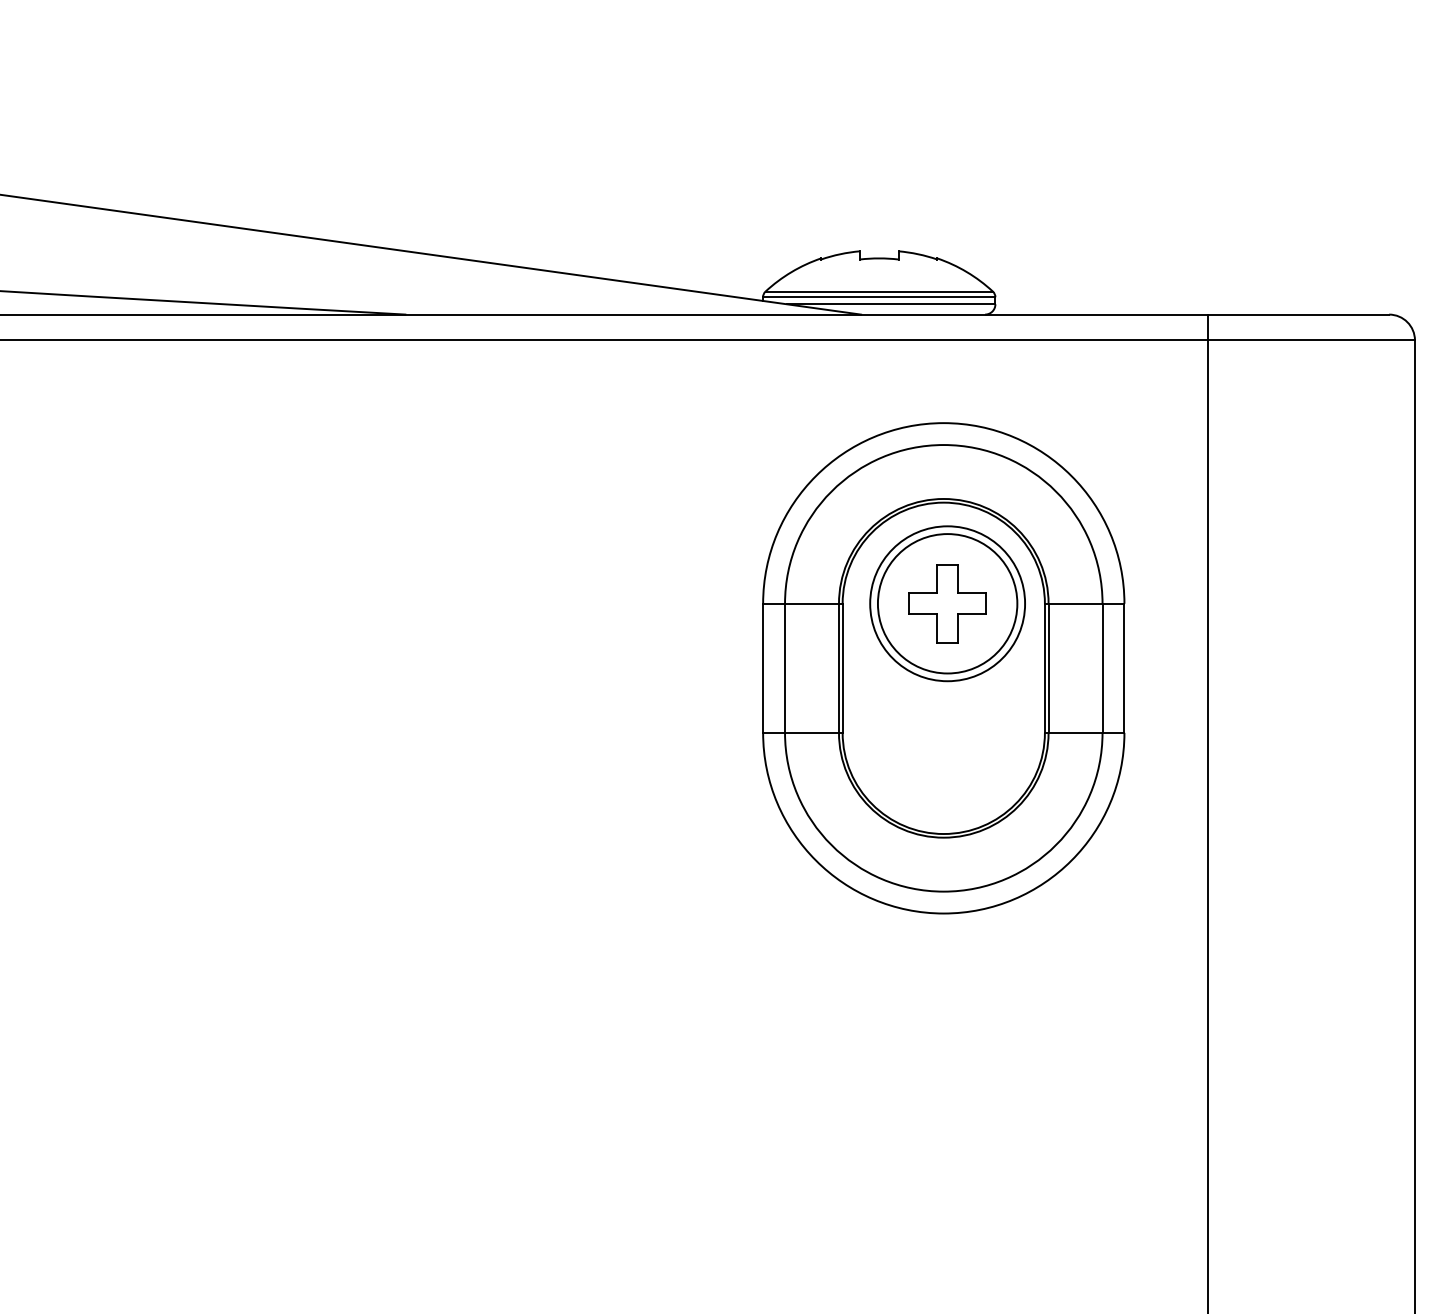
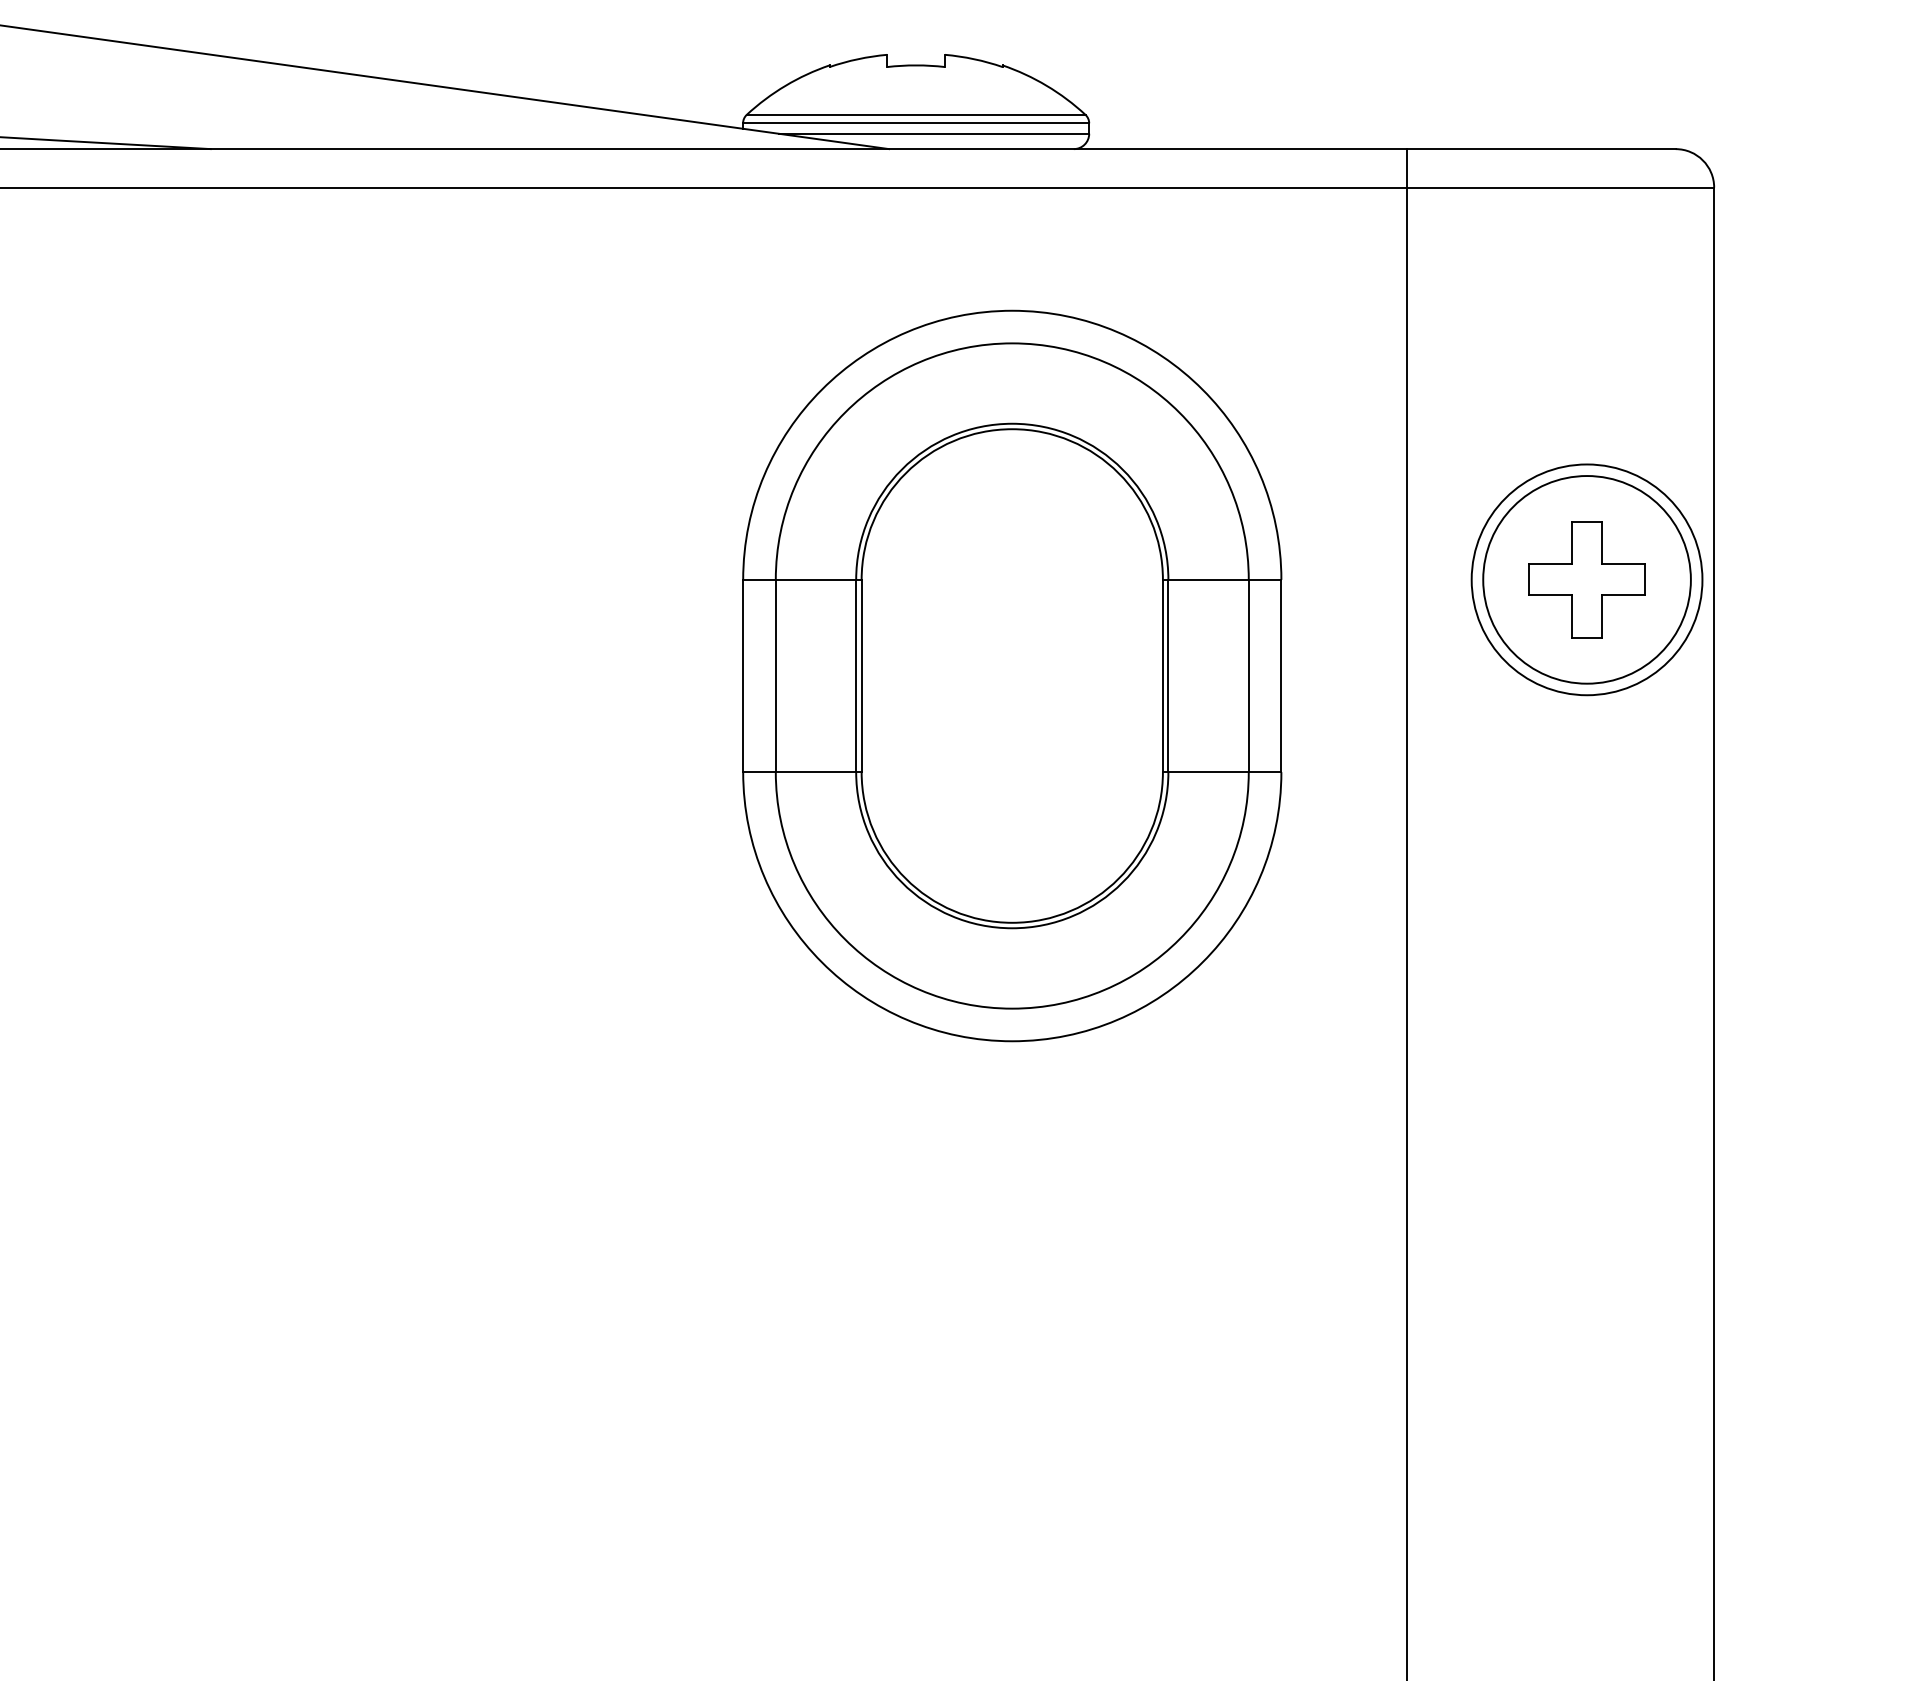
part: (947, 603) -> (1586, 579), moved

